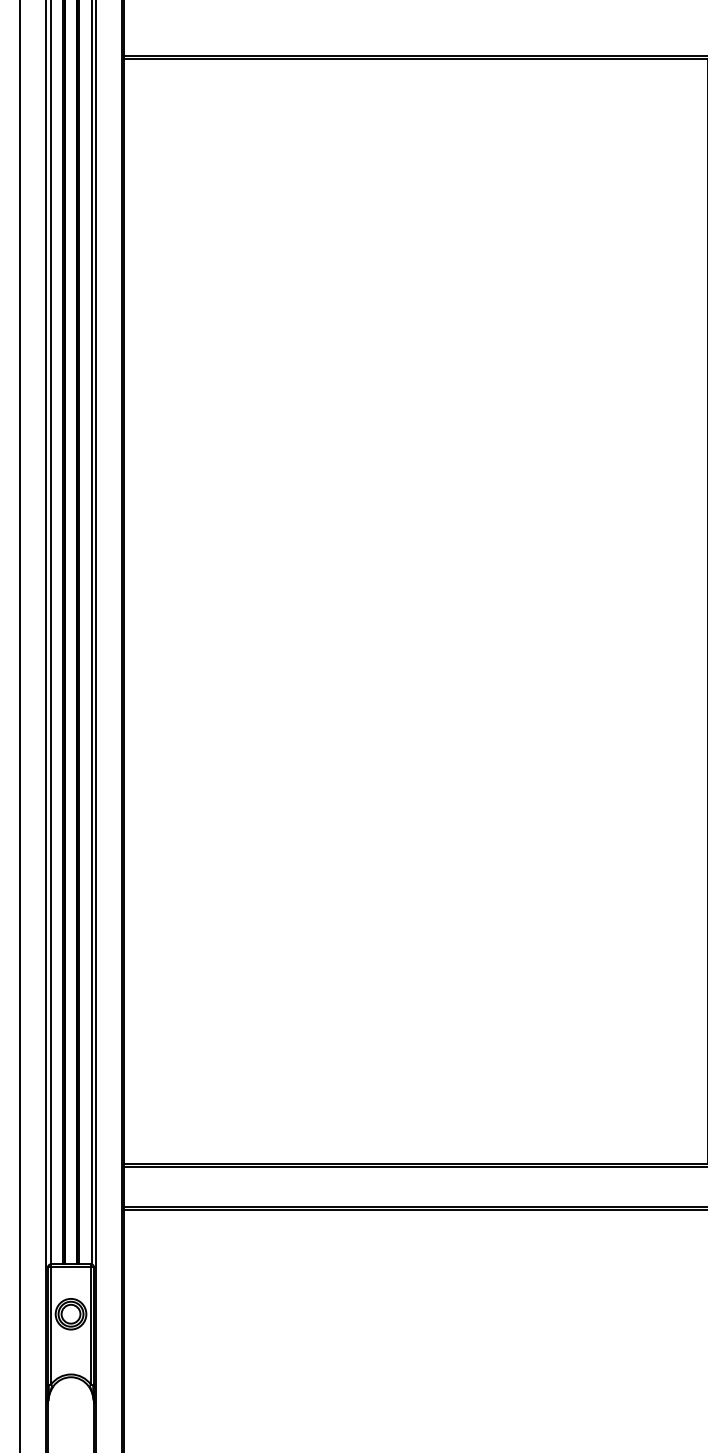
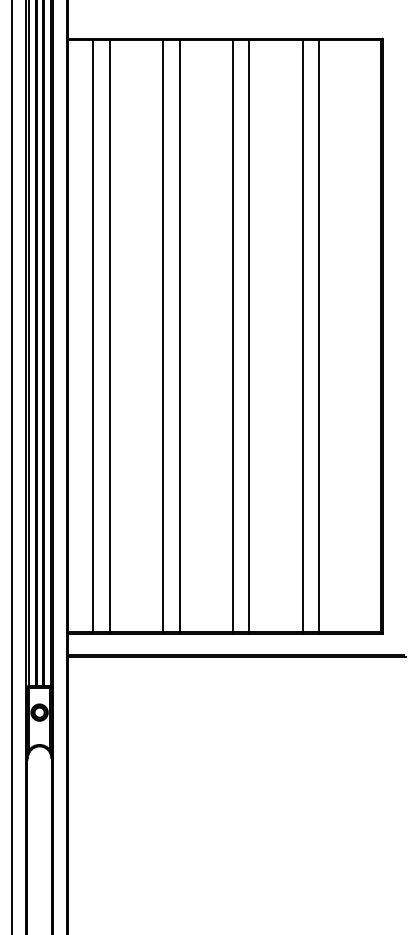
line: (171, 610) -> (93, 335), added
line: (201, 610) -> (109, 335), added
line: (302, 610) -> (163, 335), added
line: (332, 610) -> (179, 335), added
line: (432, 610) -> (233, 335), added
line: (462, 610) -> (249, 335), added
line: (561, 610) -> (302, 335), added
line: (593, 610) -> (319, 335), added

